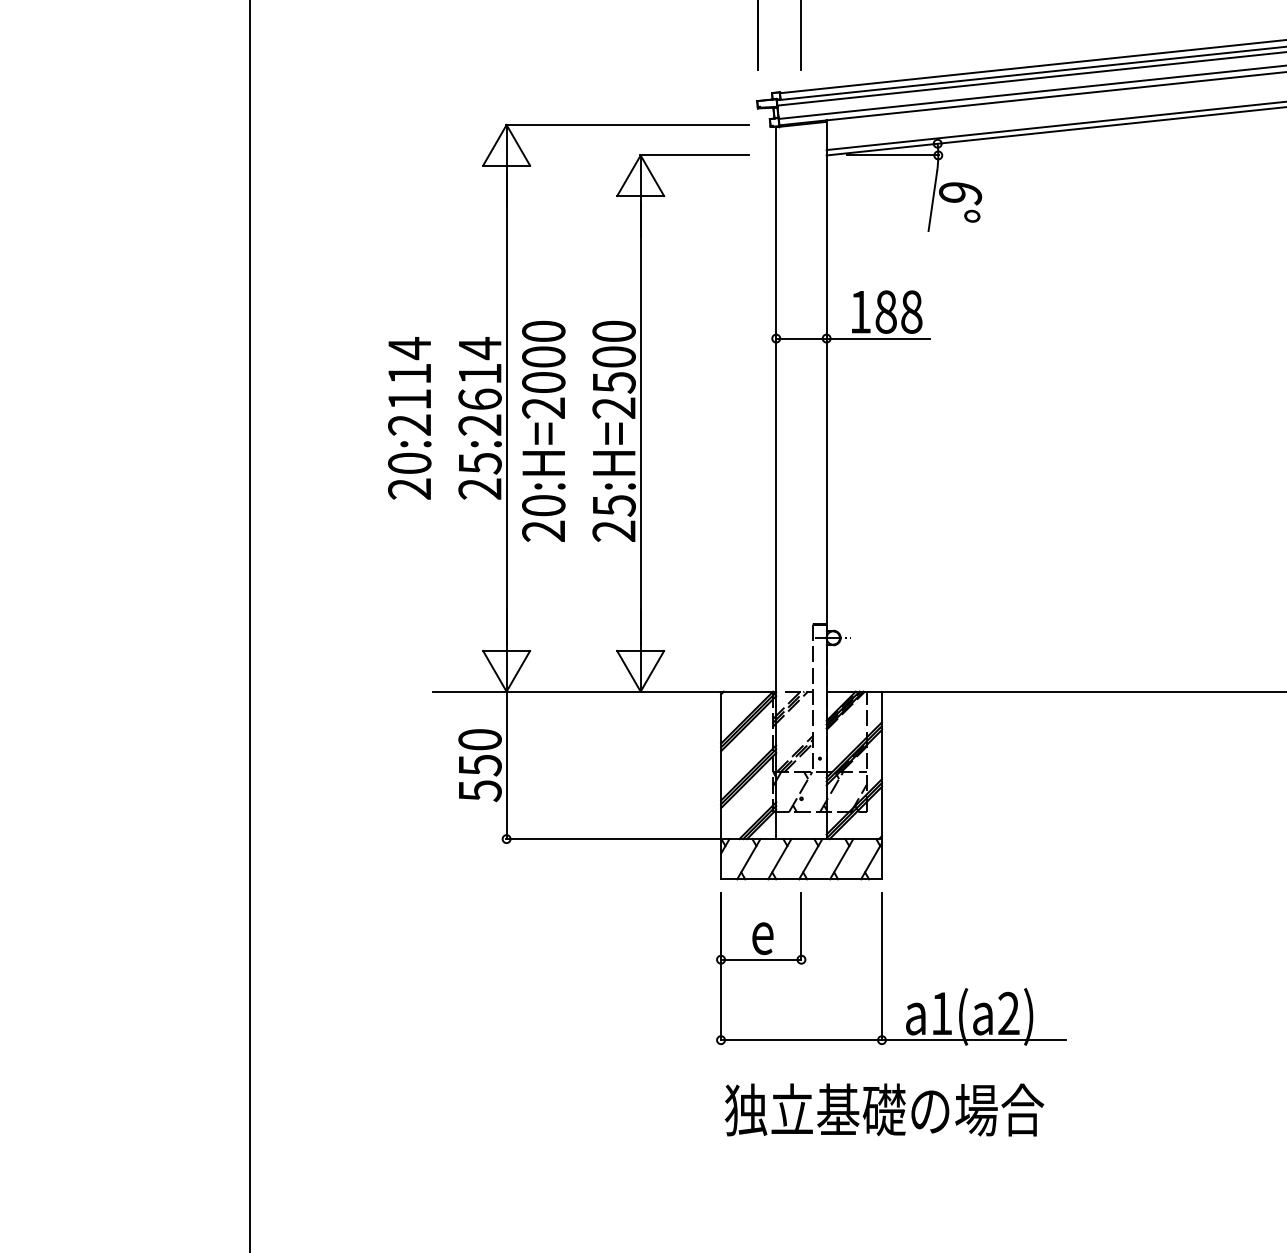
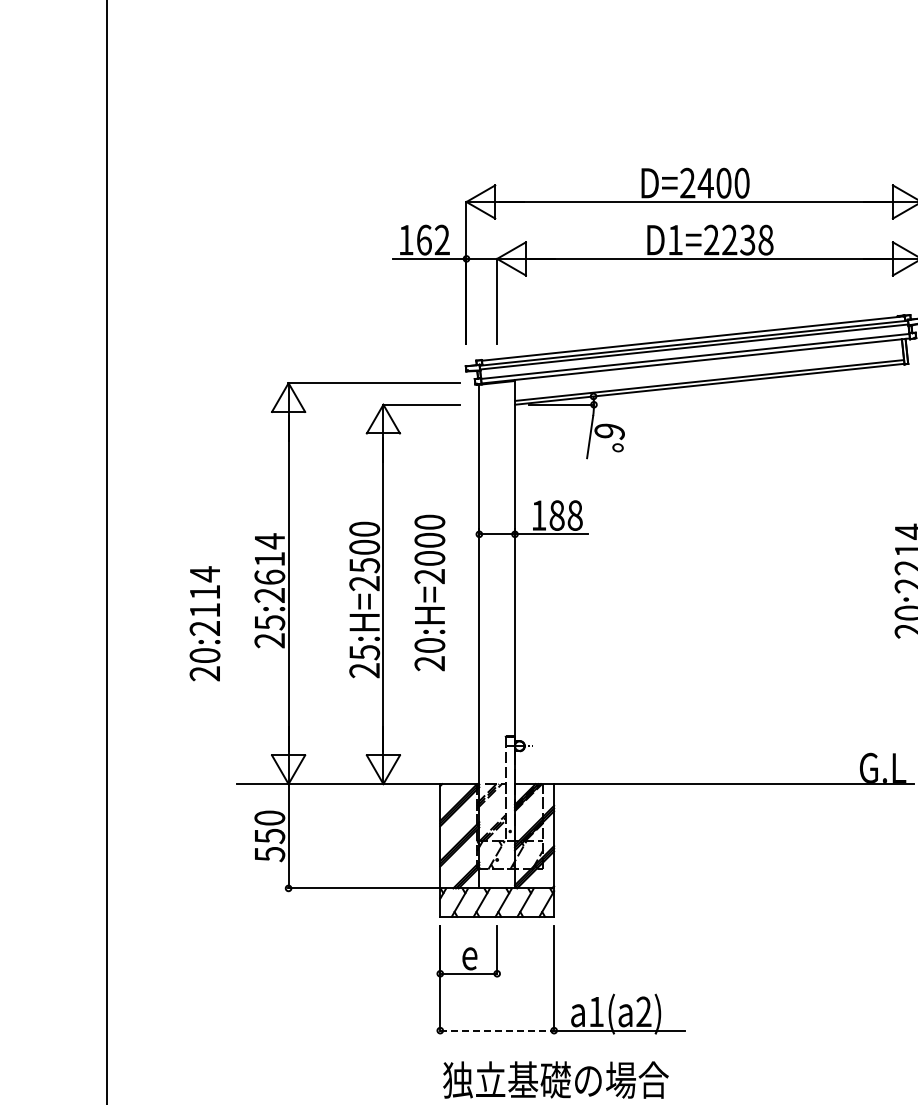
text: (408, 417) -> (204, 623), moved
text: (543, 430) -> (429, 592), moved
line: (801, 1039) -> (497, 1030), solid -> dashed

